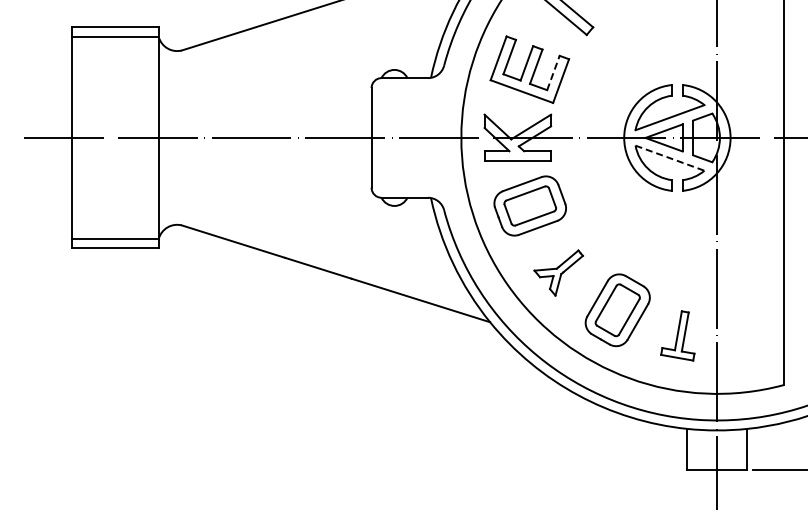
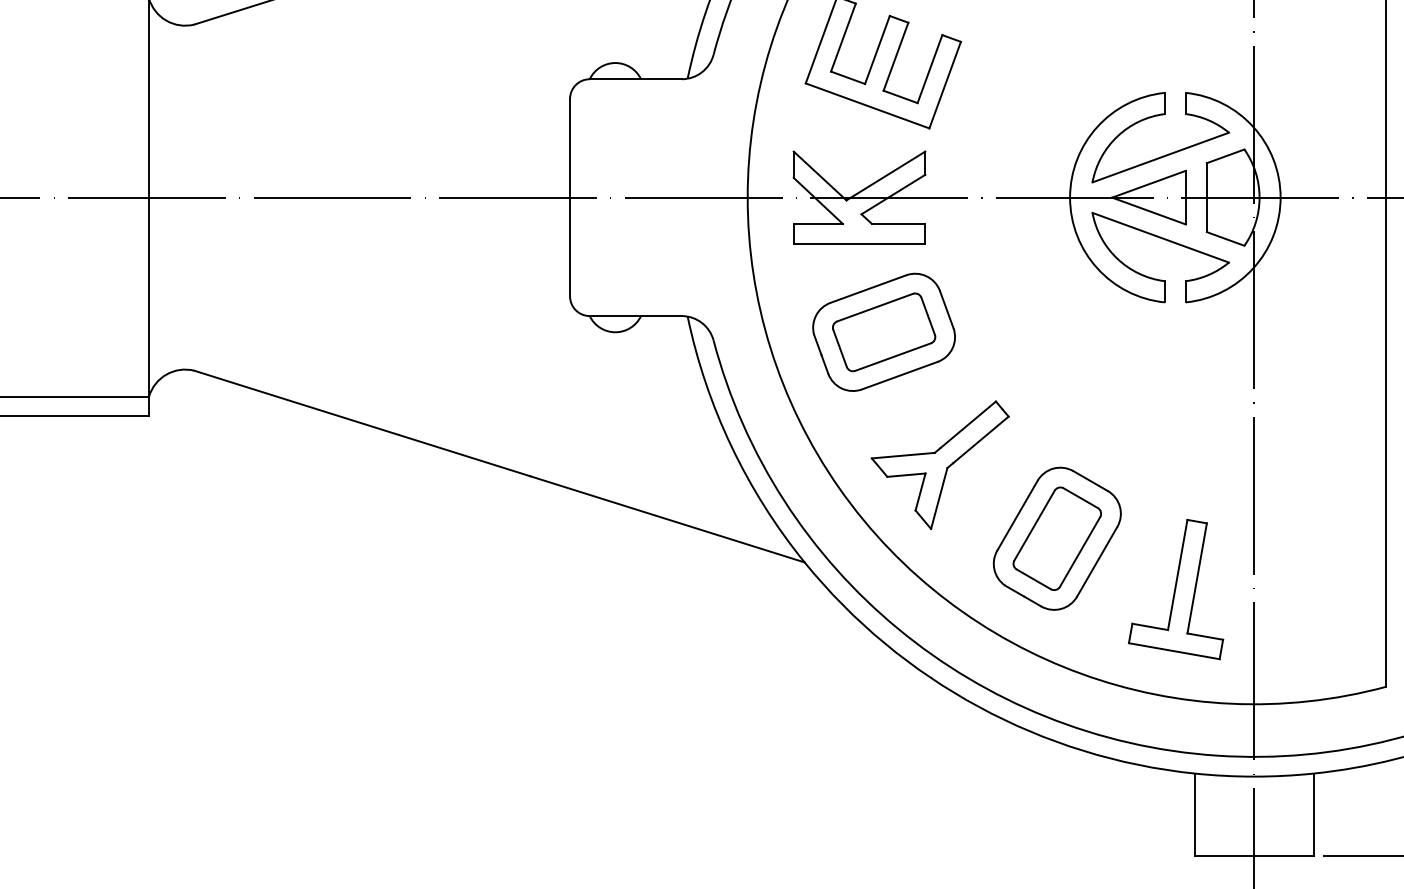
line: (553, 72) -> (930, 68), dashed -> solid
line: (670, 158) -> (1161, 238), dashed -> solid
part: (558, 272) -> (940, 463), size x1.43
part: (677, 335) -> (1175, 588), size x1.43

